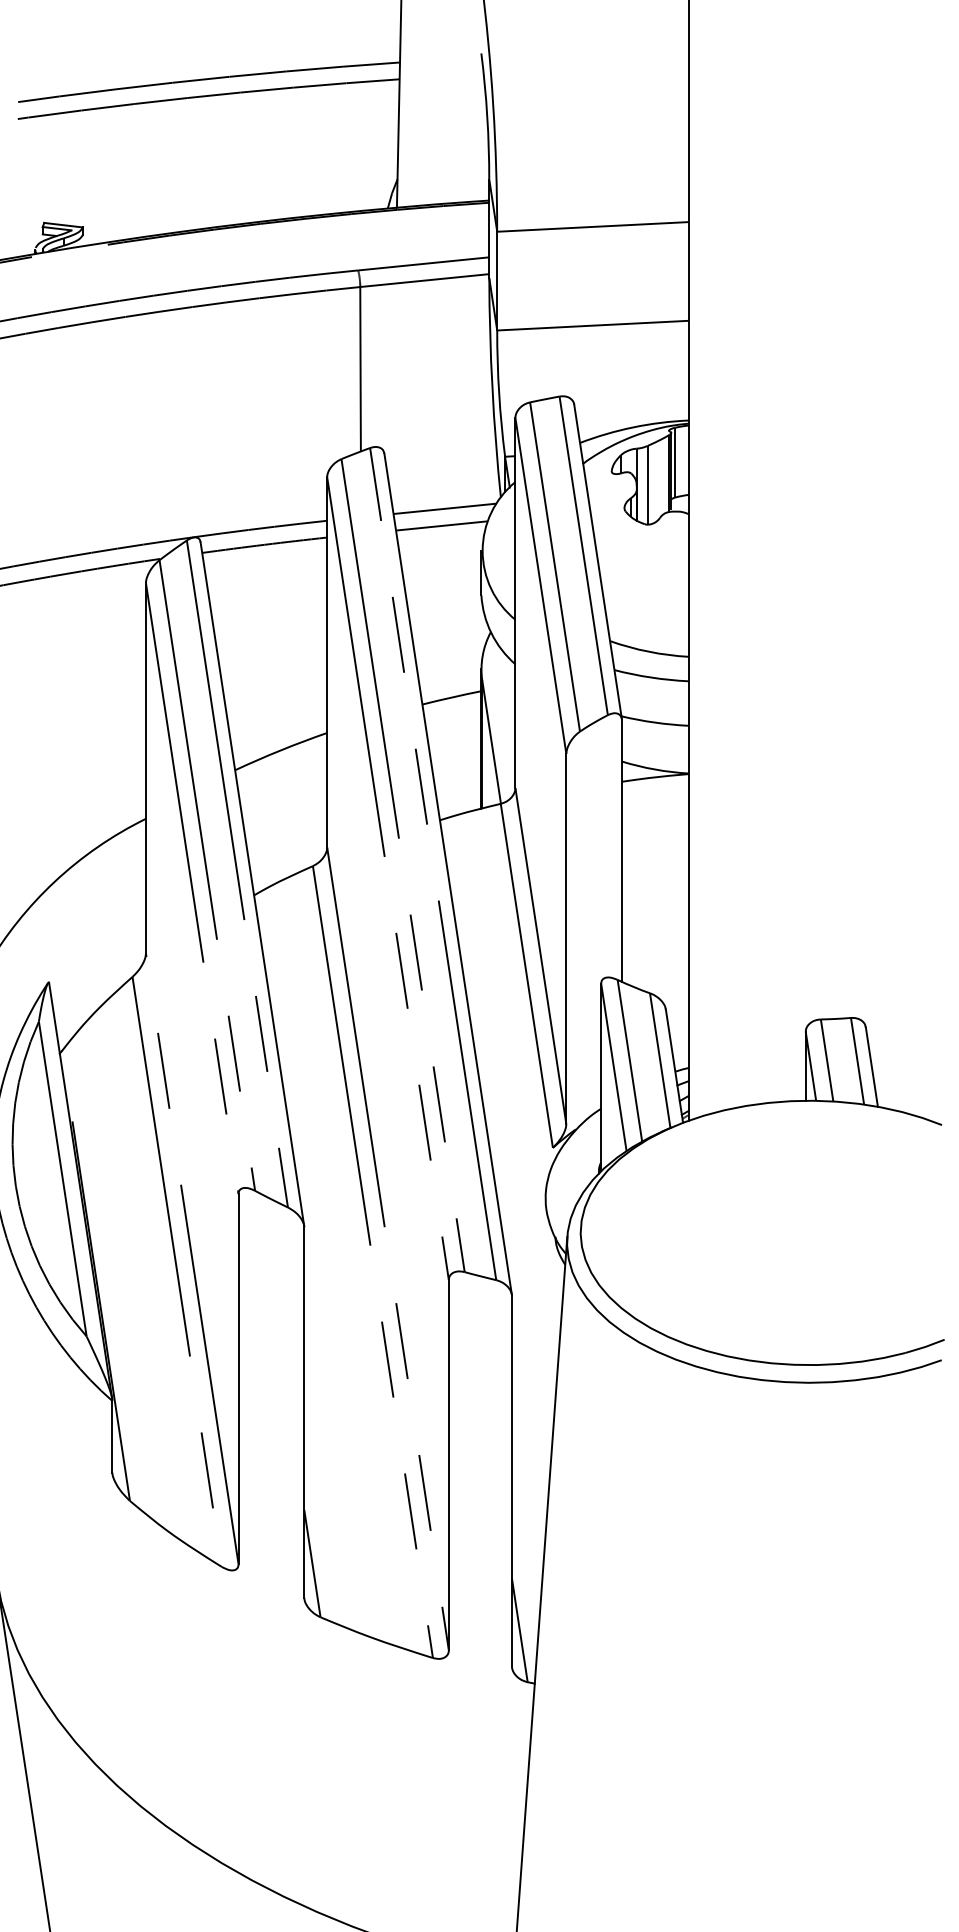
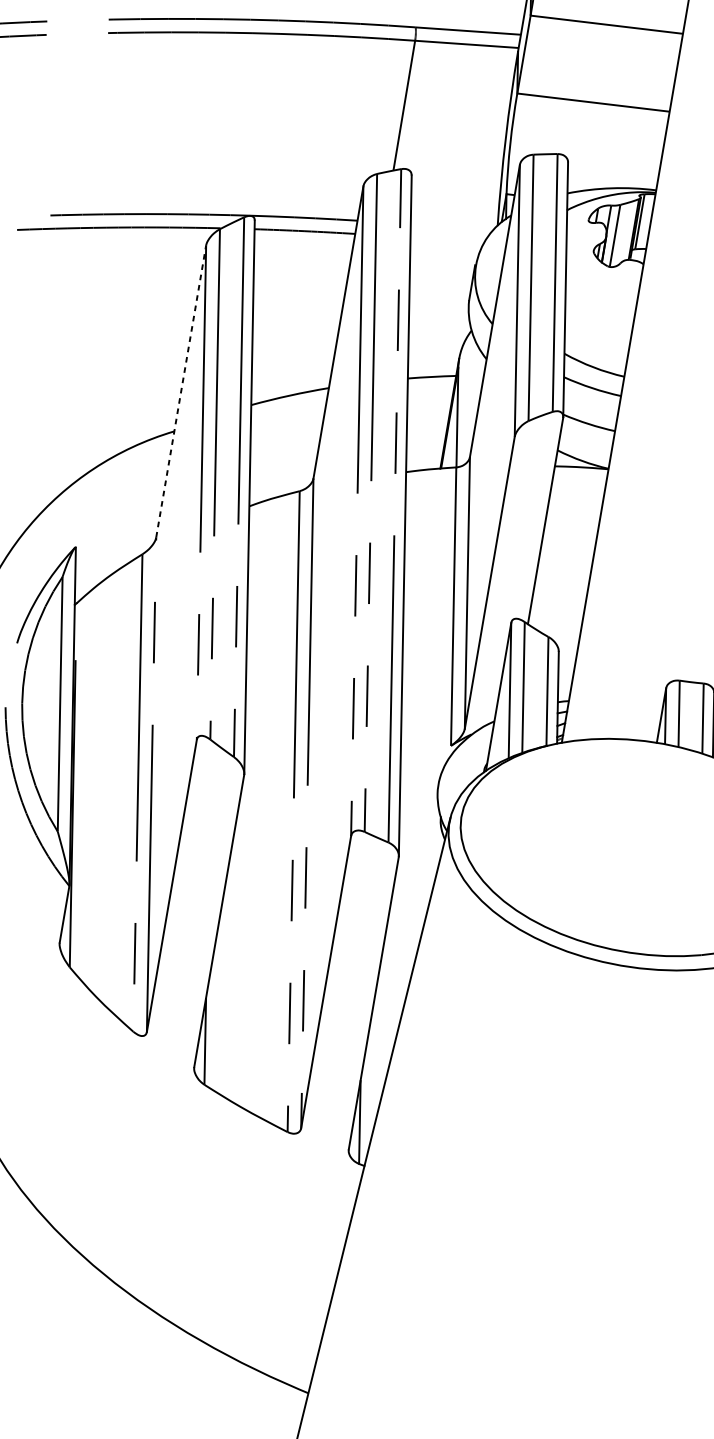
line: (444, 508) -> (451, 226), removed
line: (441, 525) -> (447, 239), removed
line: (145, 767) -> (180, 390), solid -> dashed

